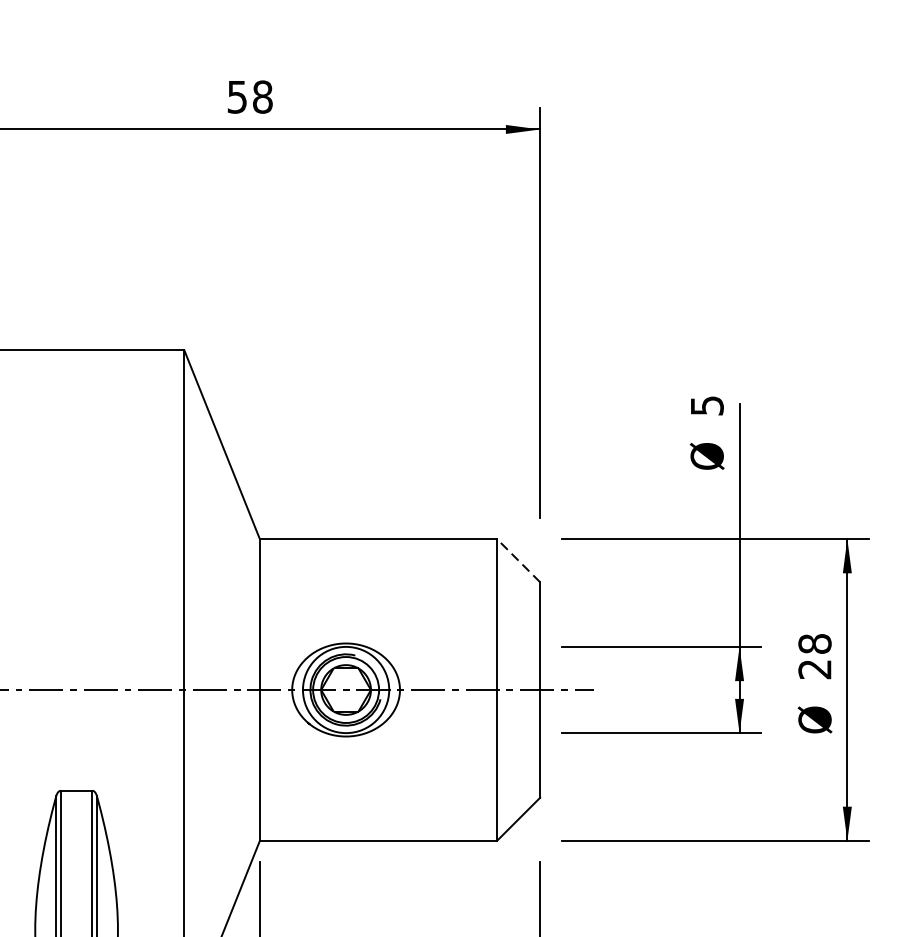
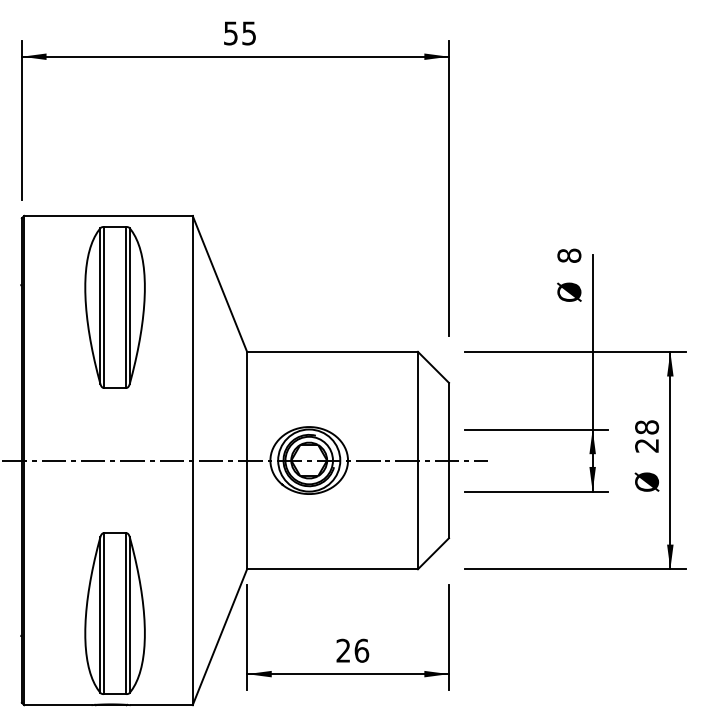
text: (263, 97) -> (249, 33), 58 -> 55
text: (707, 405) -> (569, 255), 5 -> 8
part: (75, 477) -> (114, 307), added
line: (518, 560) -> (433, 367), dashed -> solid

